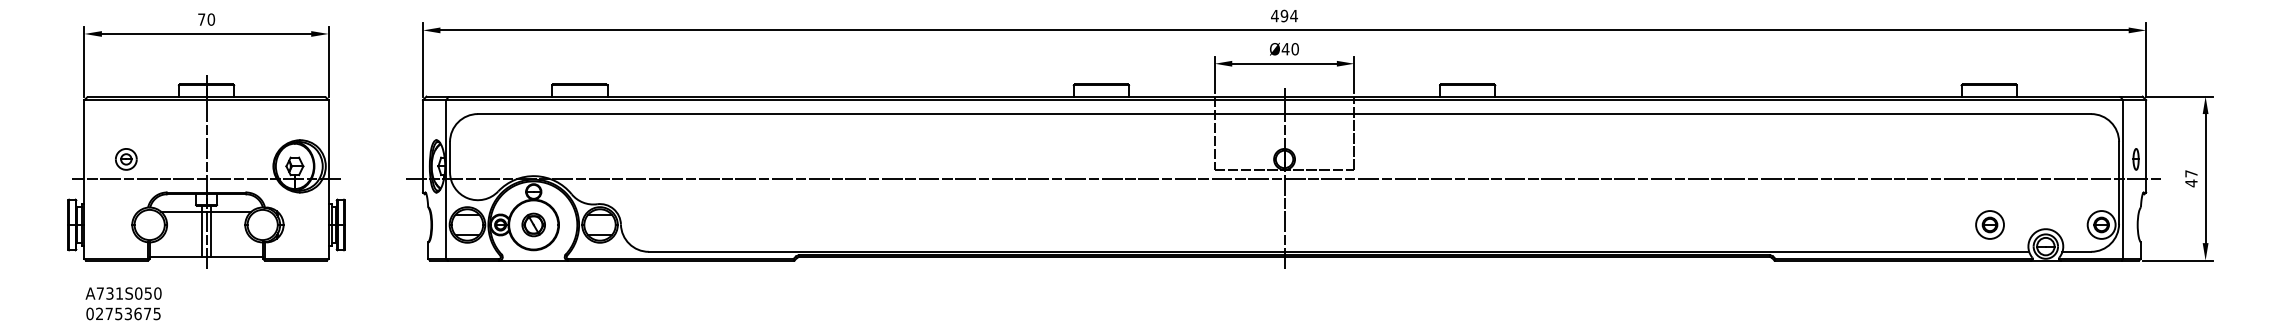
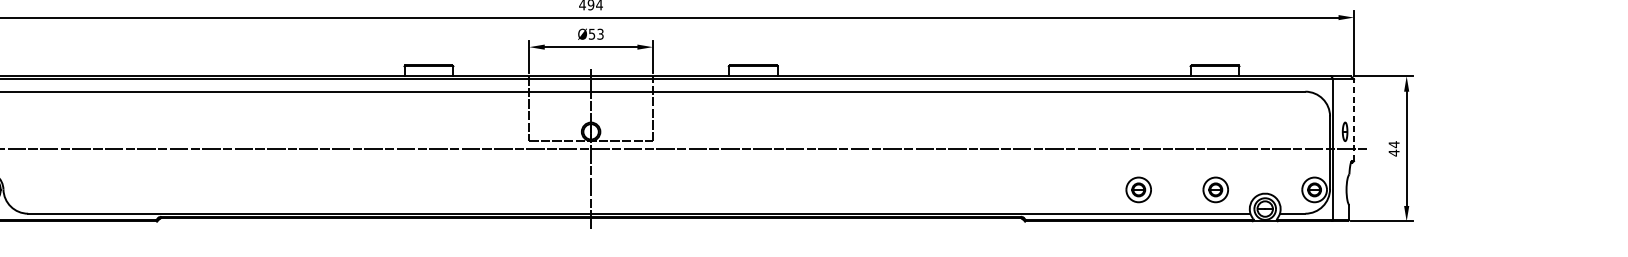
text: (1289, 49) -> (595, 34), Ø40 -> Ø53
line: (2146, 145) -> (1354, 119), solid -> dashed
text: (2191, 173) -> (1394, 144), 47 -> 44
part: (1902, 224) -> (1138, 189), added

